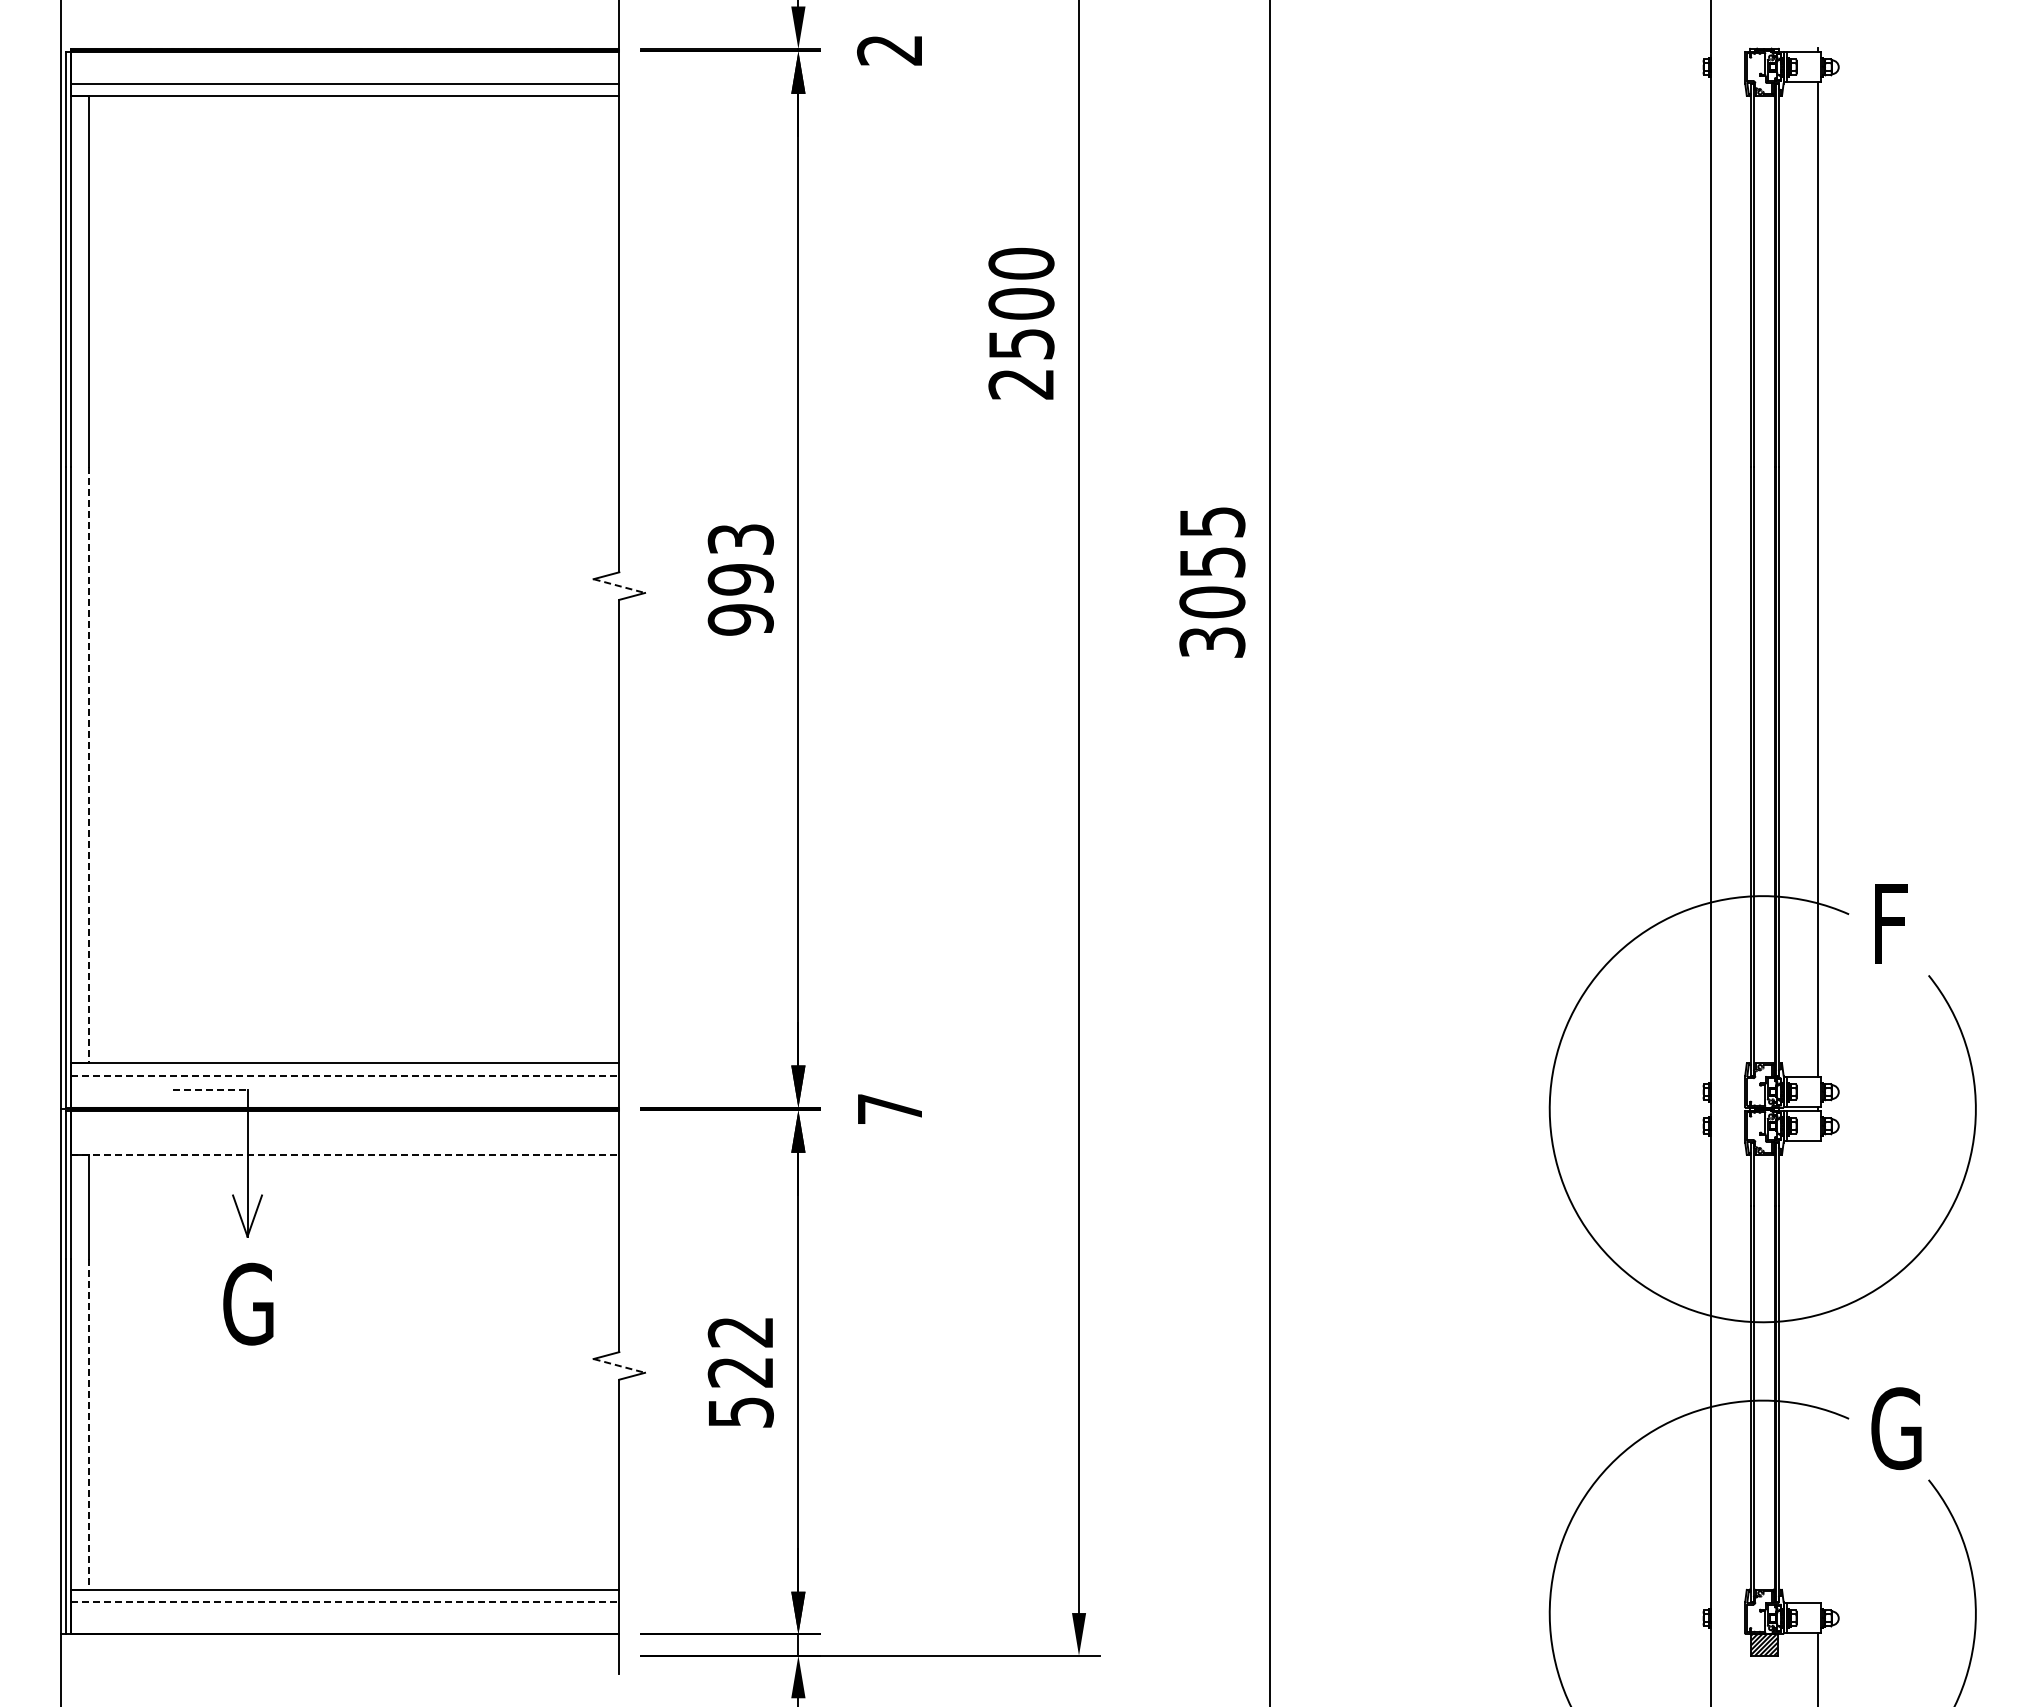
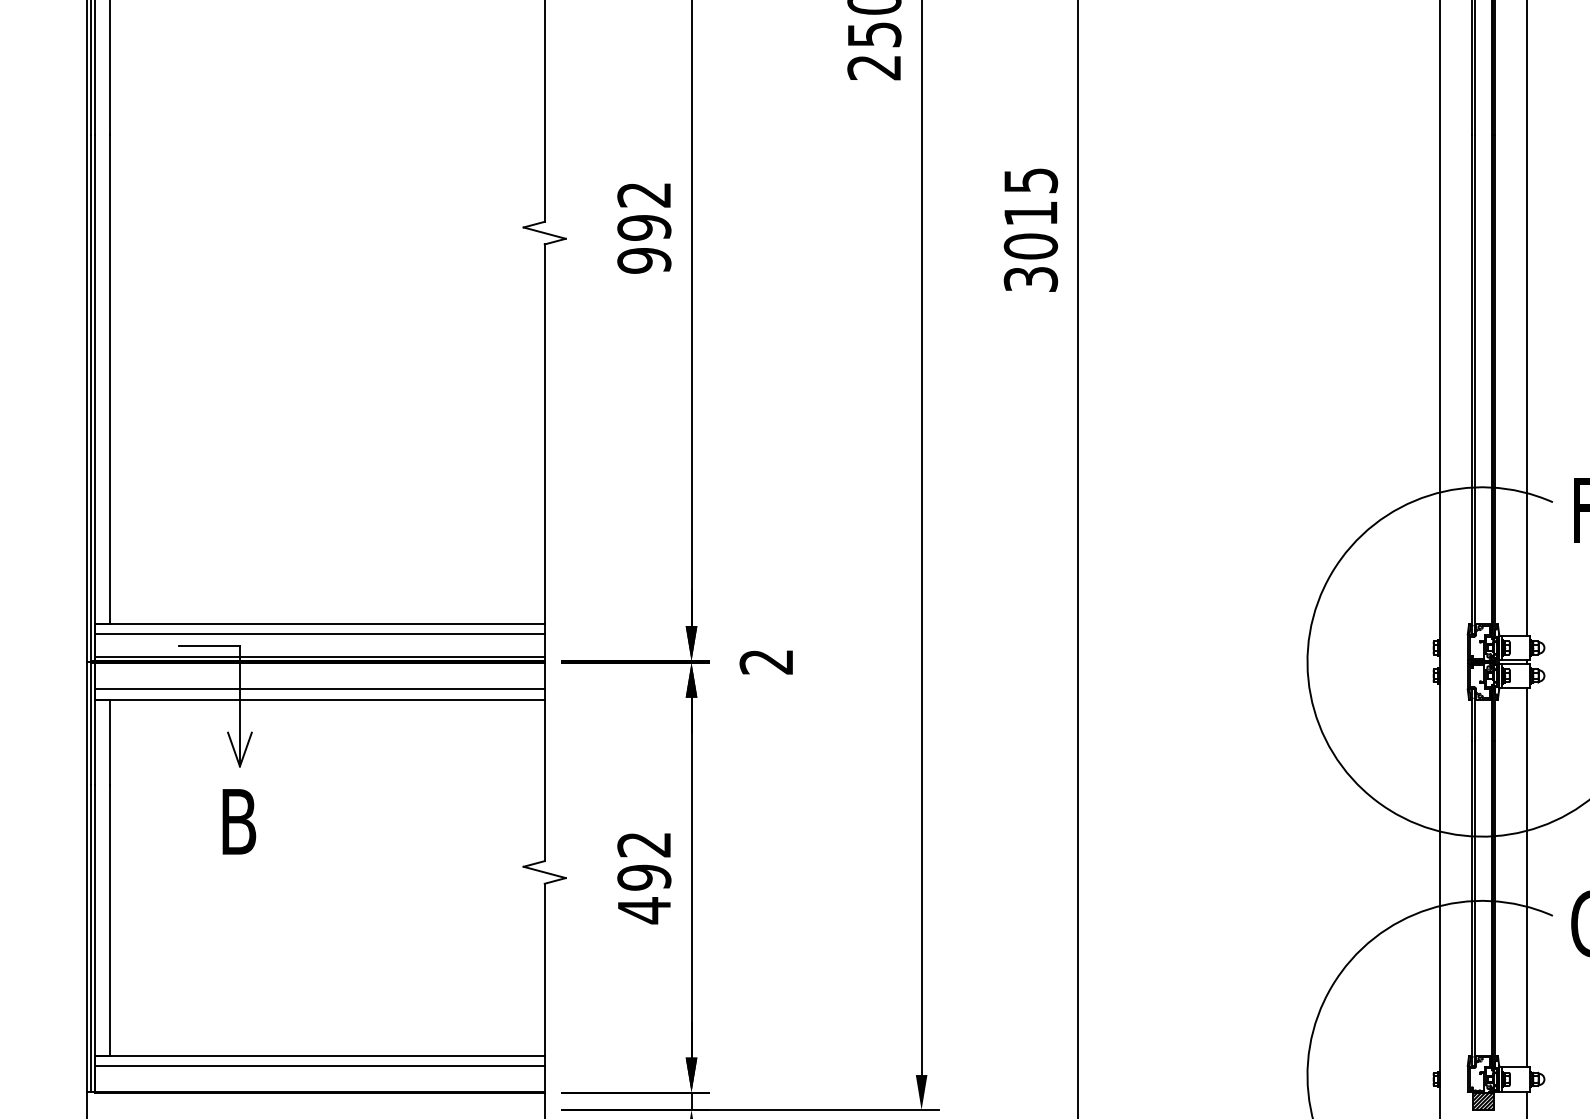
text: (740, 539) -> (644, 194), 993 -> 992
text: (1212, 562) -> (1031, 213), 3055 -> 3015
line: (619, 586) -> (544, 233), dashed -> solid
line: (89, 765) -> (110, 380), dashed -> solid
line: (345, 1075) -> (320, 634), dashed -> solid
line: (210, 1090) -> (209, 646), dashed -> solid
line: (344, 1102) -> (319, 656), added
text: (889, 1109) -> (766, 662), 7 -> 2
line: (344, 1142) -> (319, 689), added
line: (345, 1154) -> (320, 699), dashed -> solid
text: (248, 1303) -> (240, 821), G -> B
line: (619, 1365) -> (544, 872), dashed -> solid
line: (1817, 1372) -> (1526, 877), added
text: (740, 1392) -> (644, 894), 522 -> 492
line: (89, 1425) -> (110, 921), dashed -> solid
line: (345, 1601) -> (320, 1065), dashed -> solid

